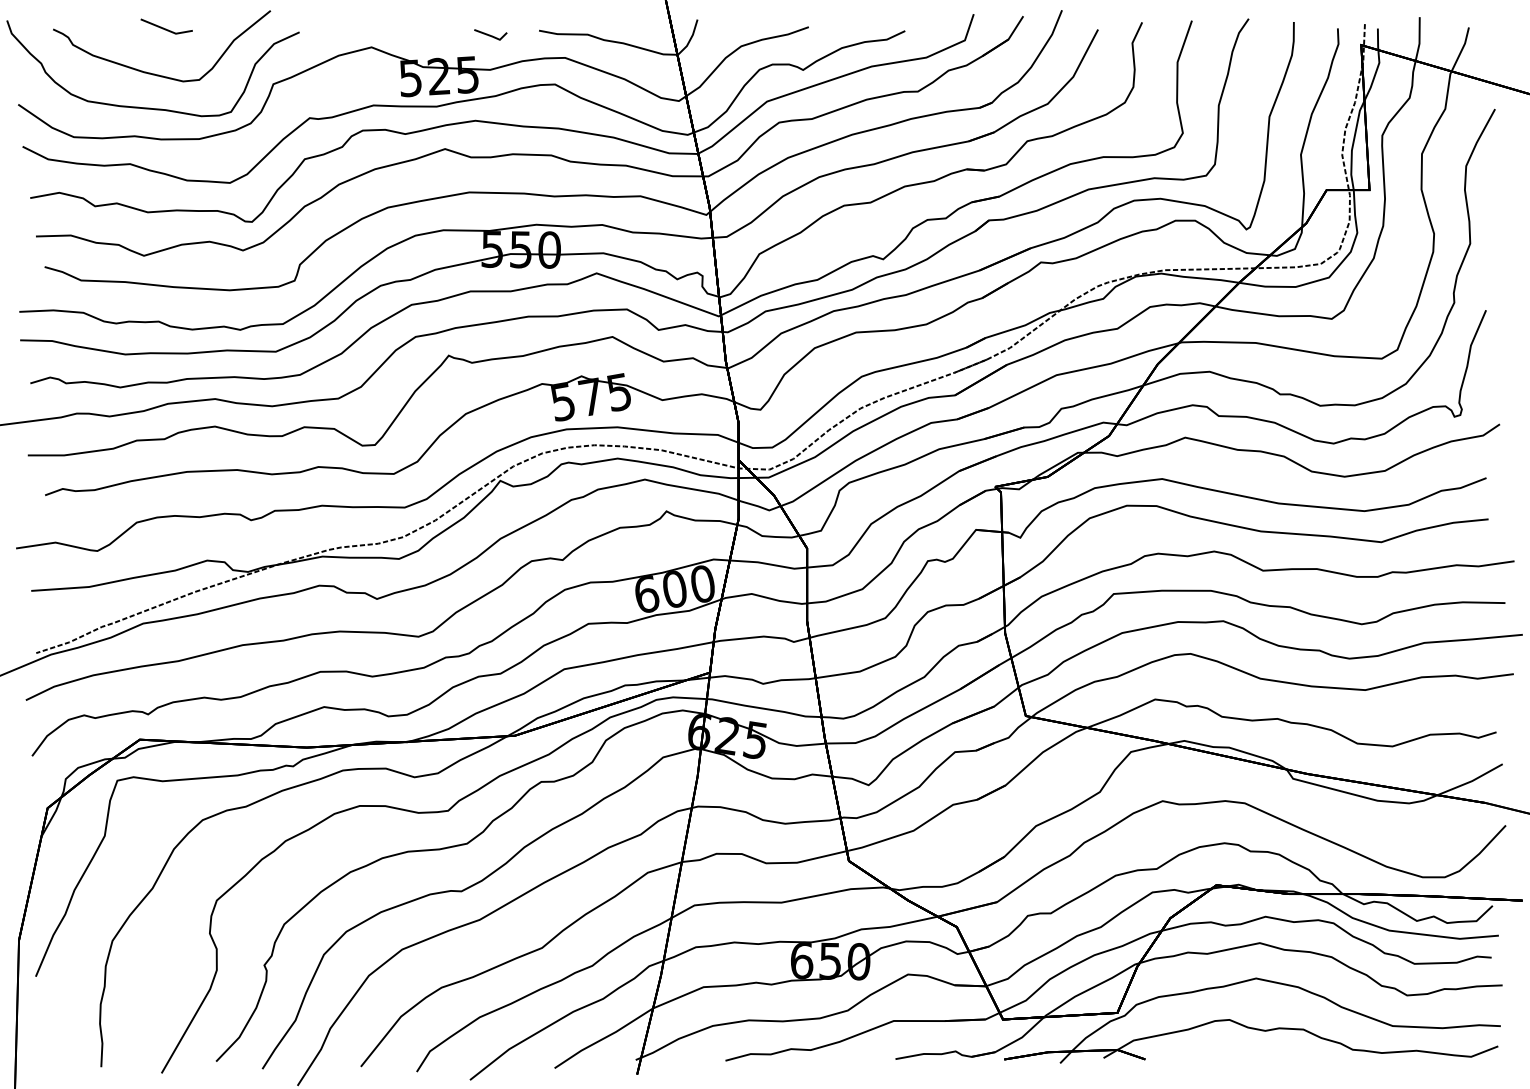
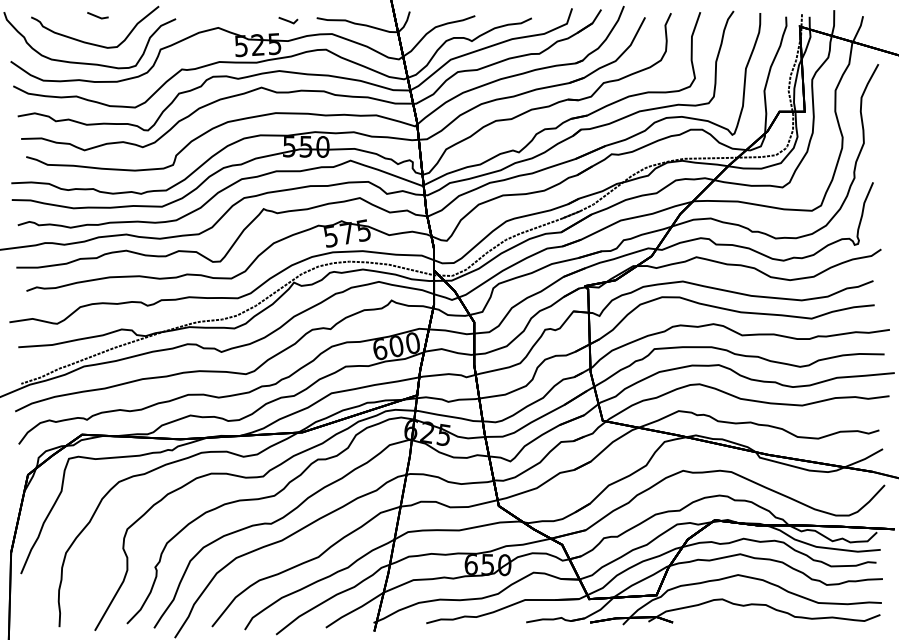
part: (165, 26) -> (97, 15), size x0.7

